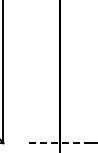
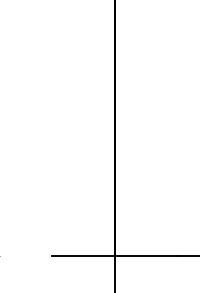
line: (60, 142) -> (115, 255), dashed -> solid

